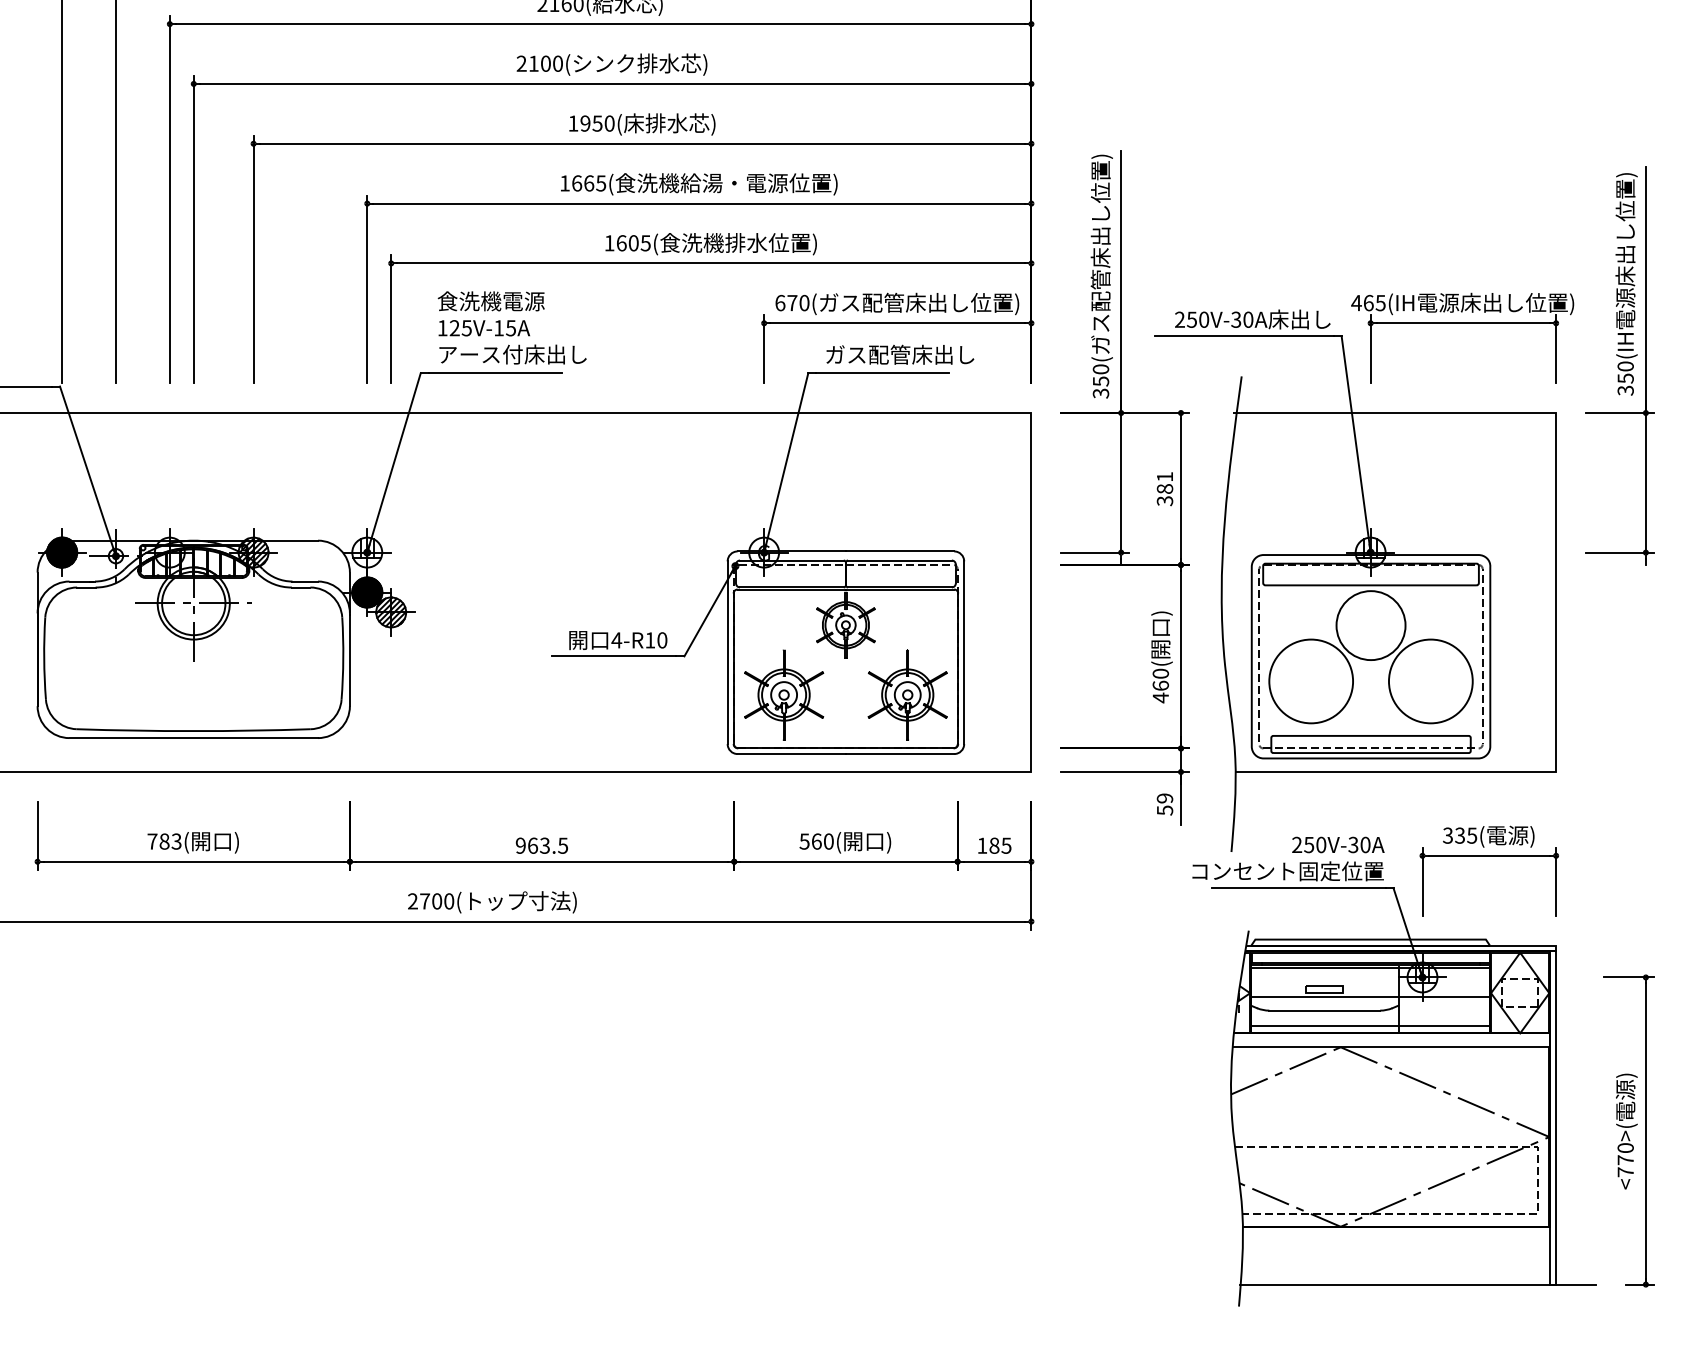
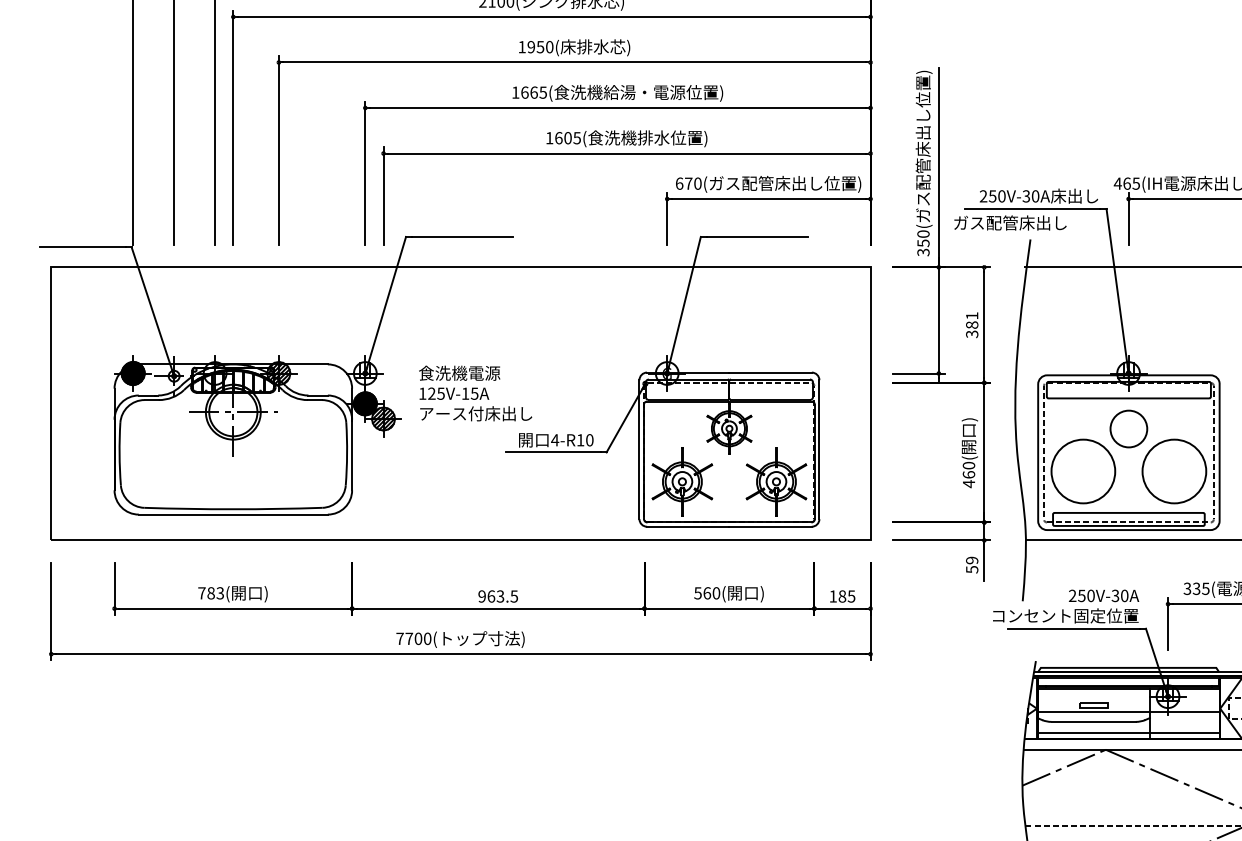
text: (511, 327) -> (475, 393), moved
text: (900, 354) -> (1010, 222), moved
circle: (1370, 625) -> (1128, 428), size x0.7
text: (412, 901) -> (399, 638), 2700 -> 7700

